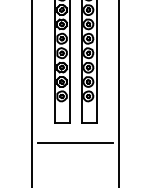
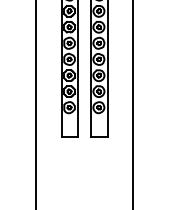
line: (75, 142) -> (84, 159), removed

